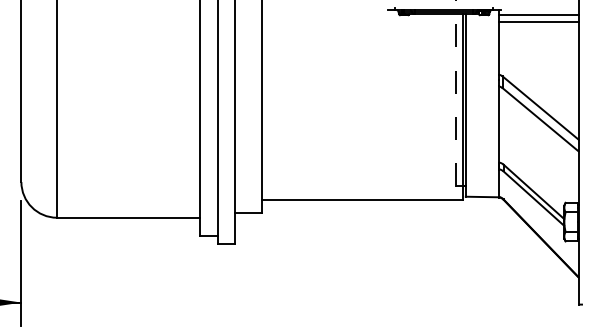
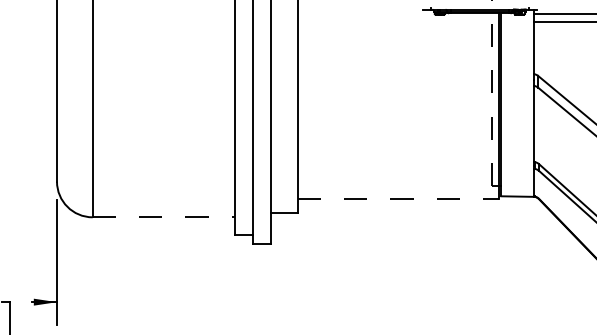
line: (363, 199) -> (399, 199), solid -> dashed
line: (128, 217) -> (164, 217), solid -> dashed

